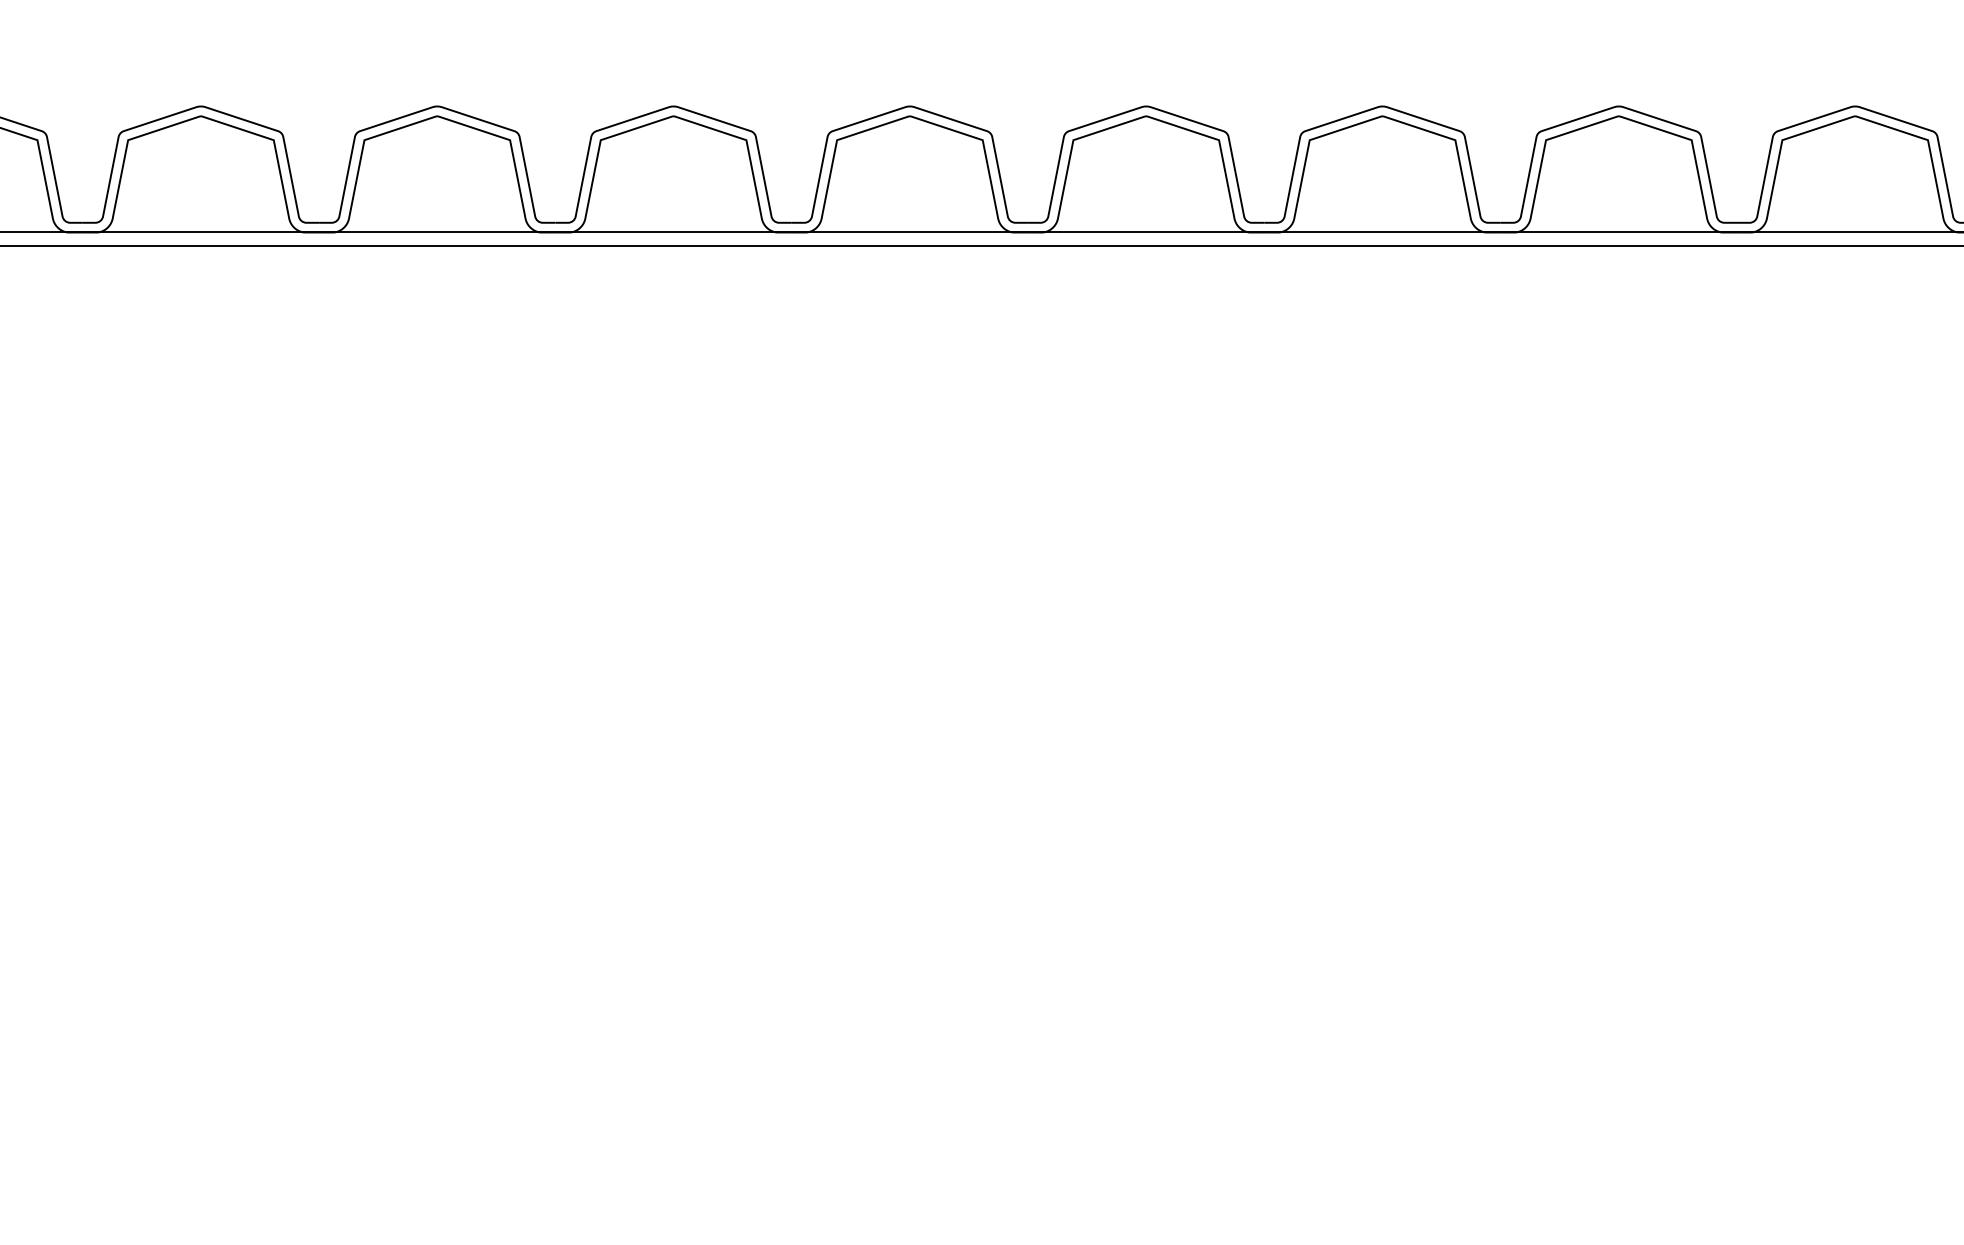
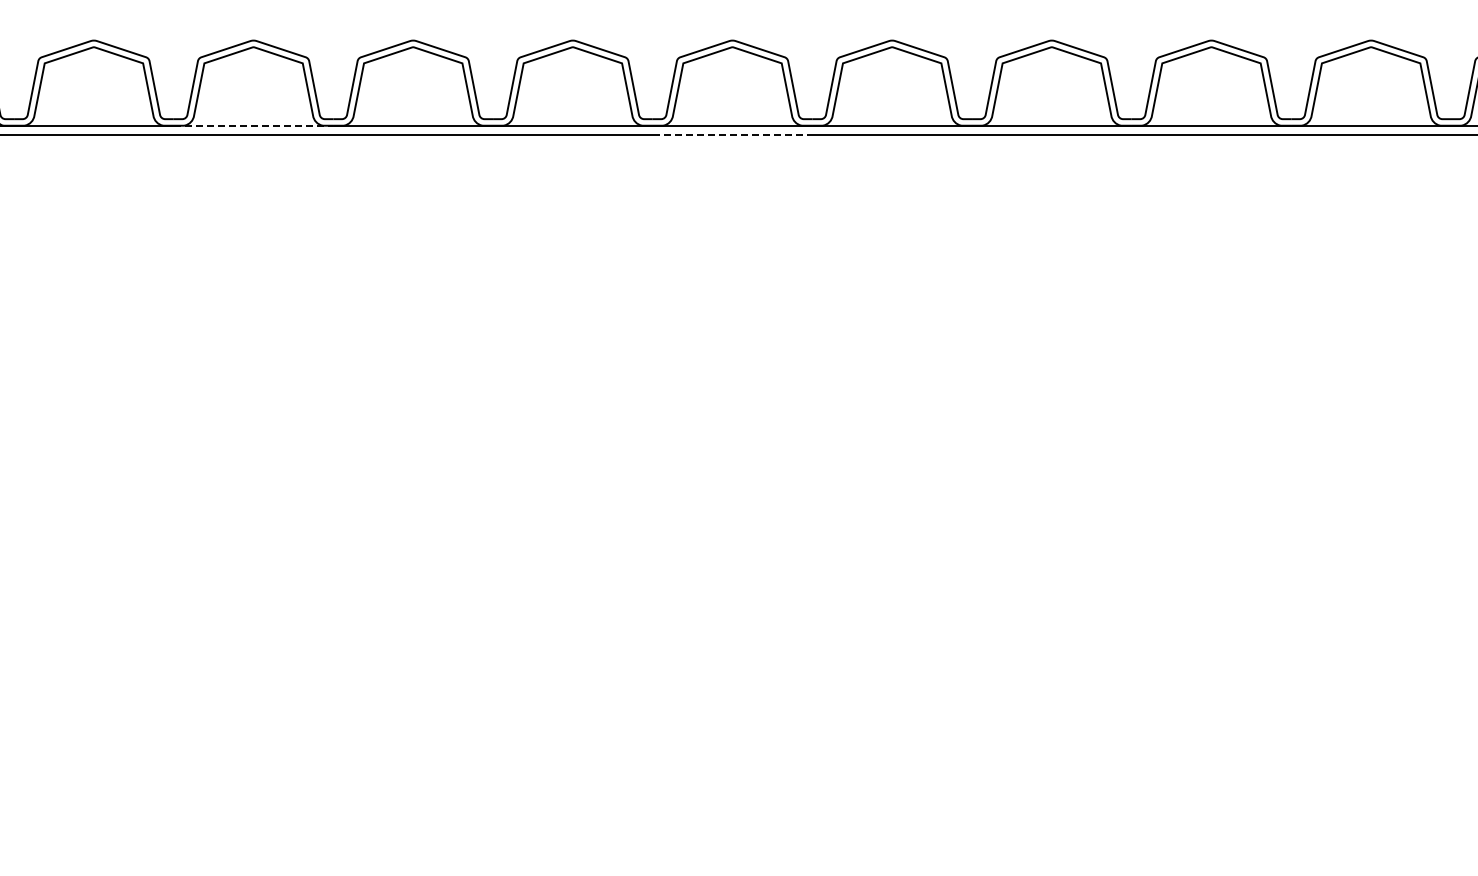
line: (200, 232) -> (253, 125), solid -> dashed
line: (909, 245) -> (732, 134), solid -> dashed

